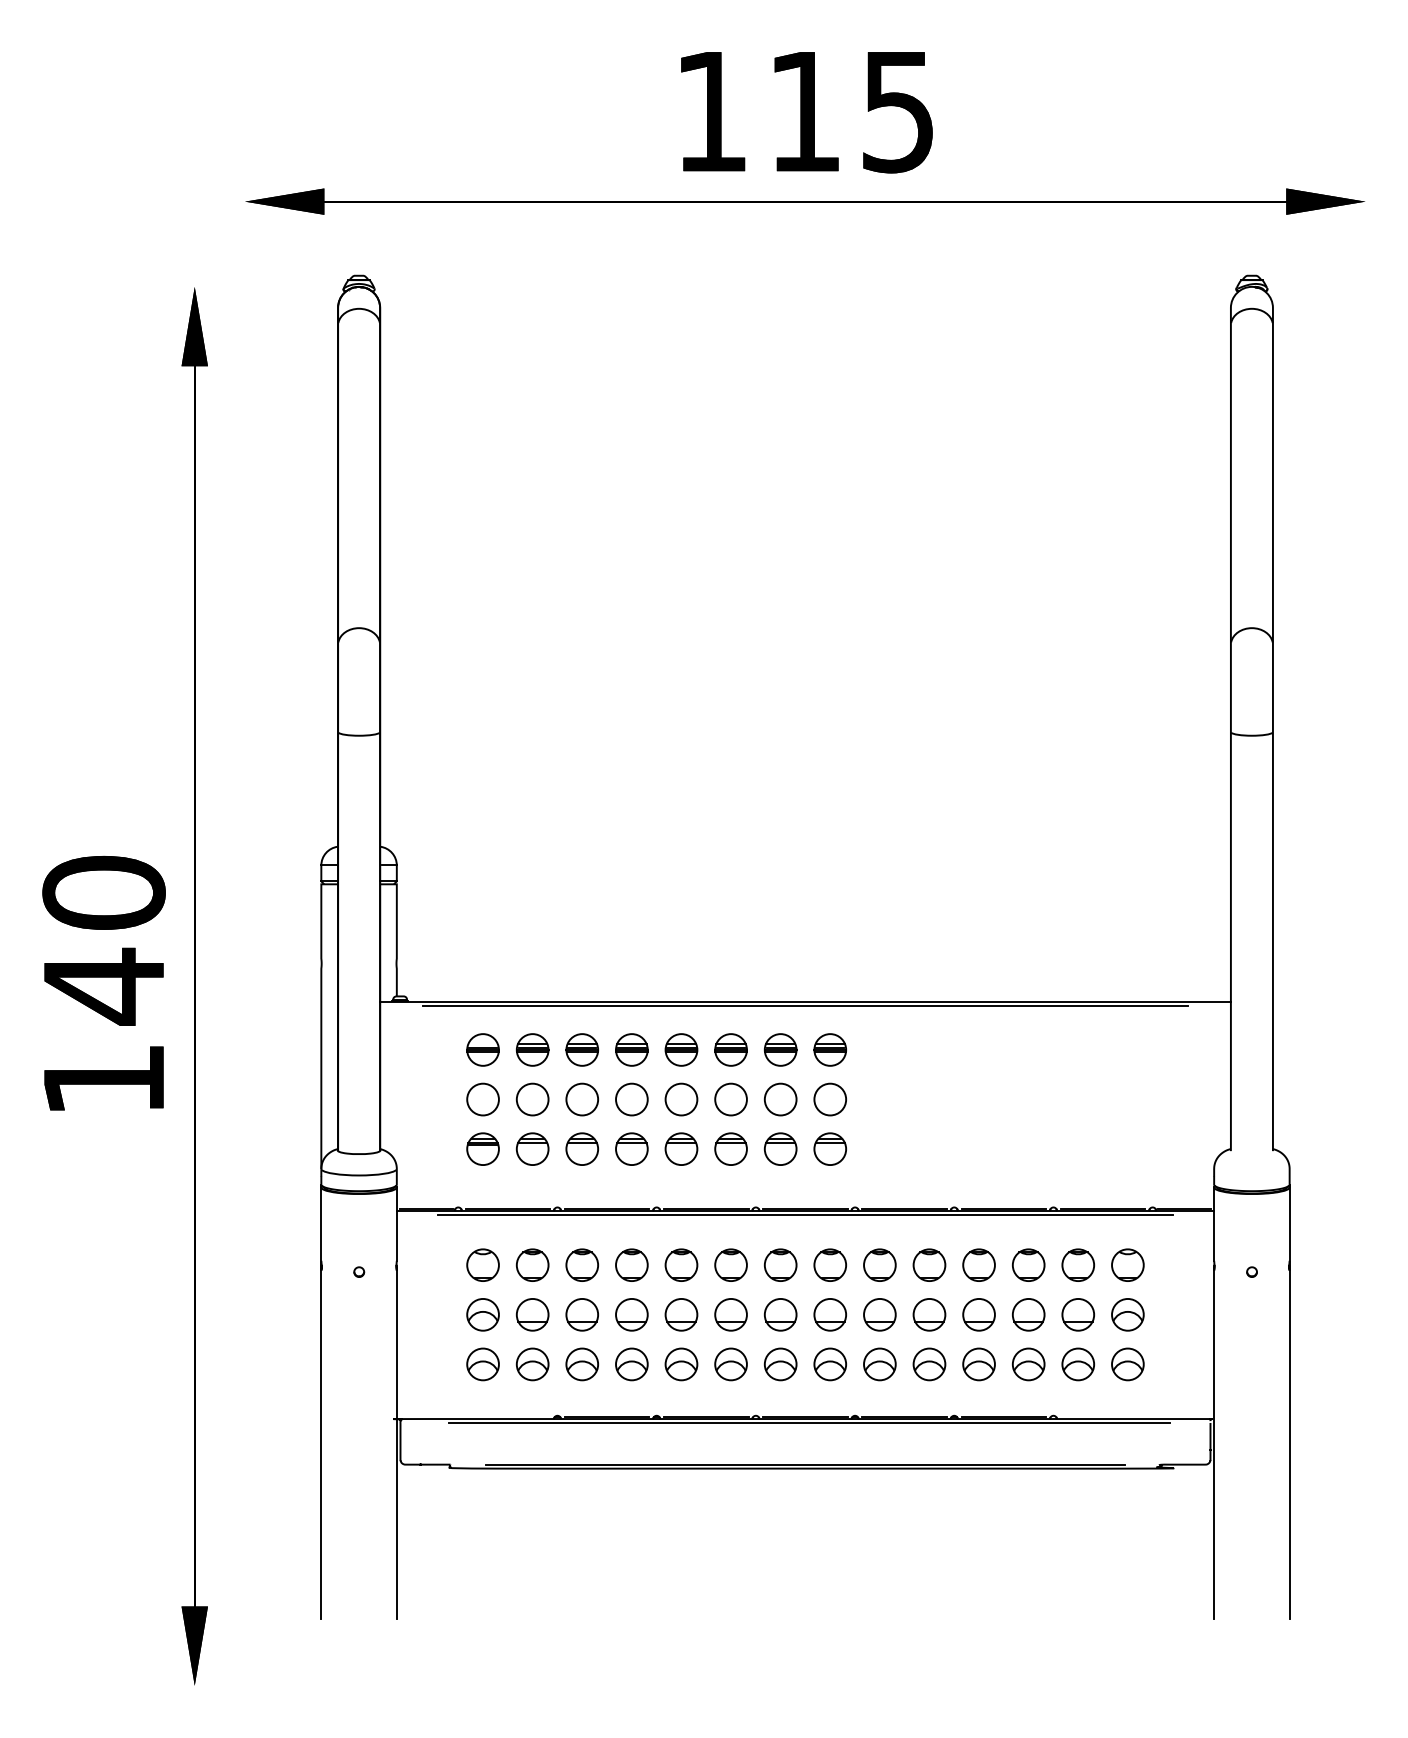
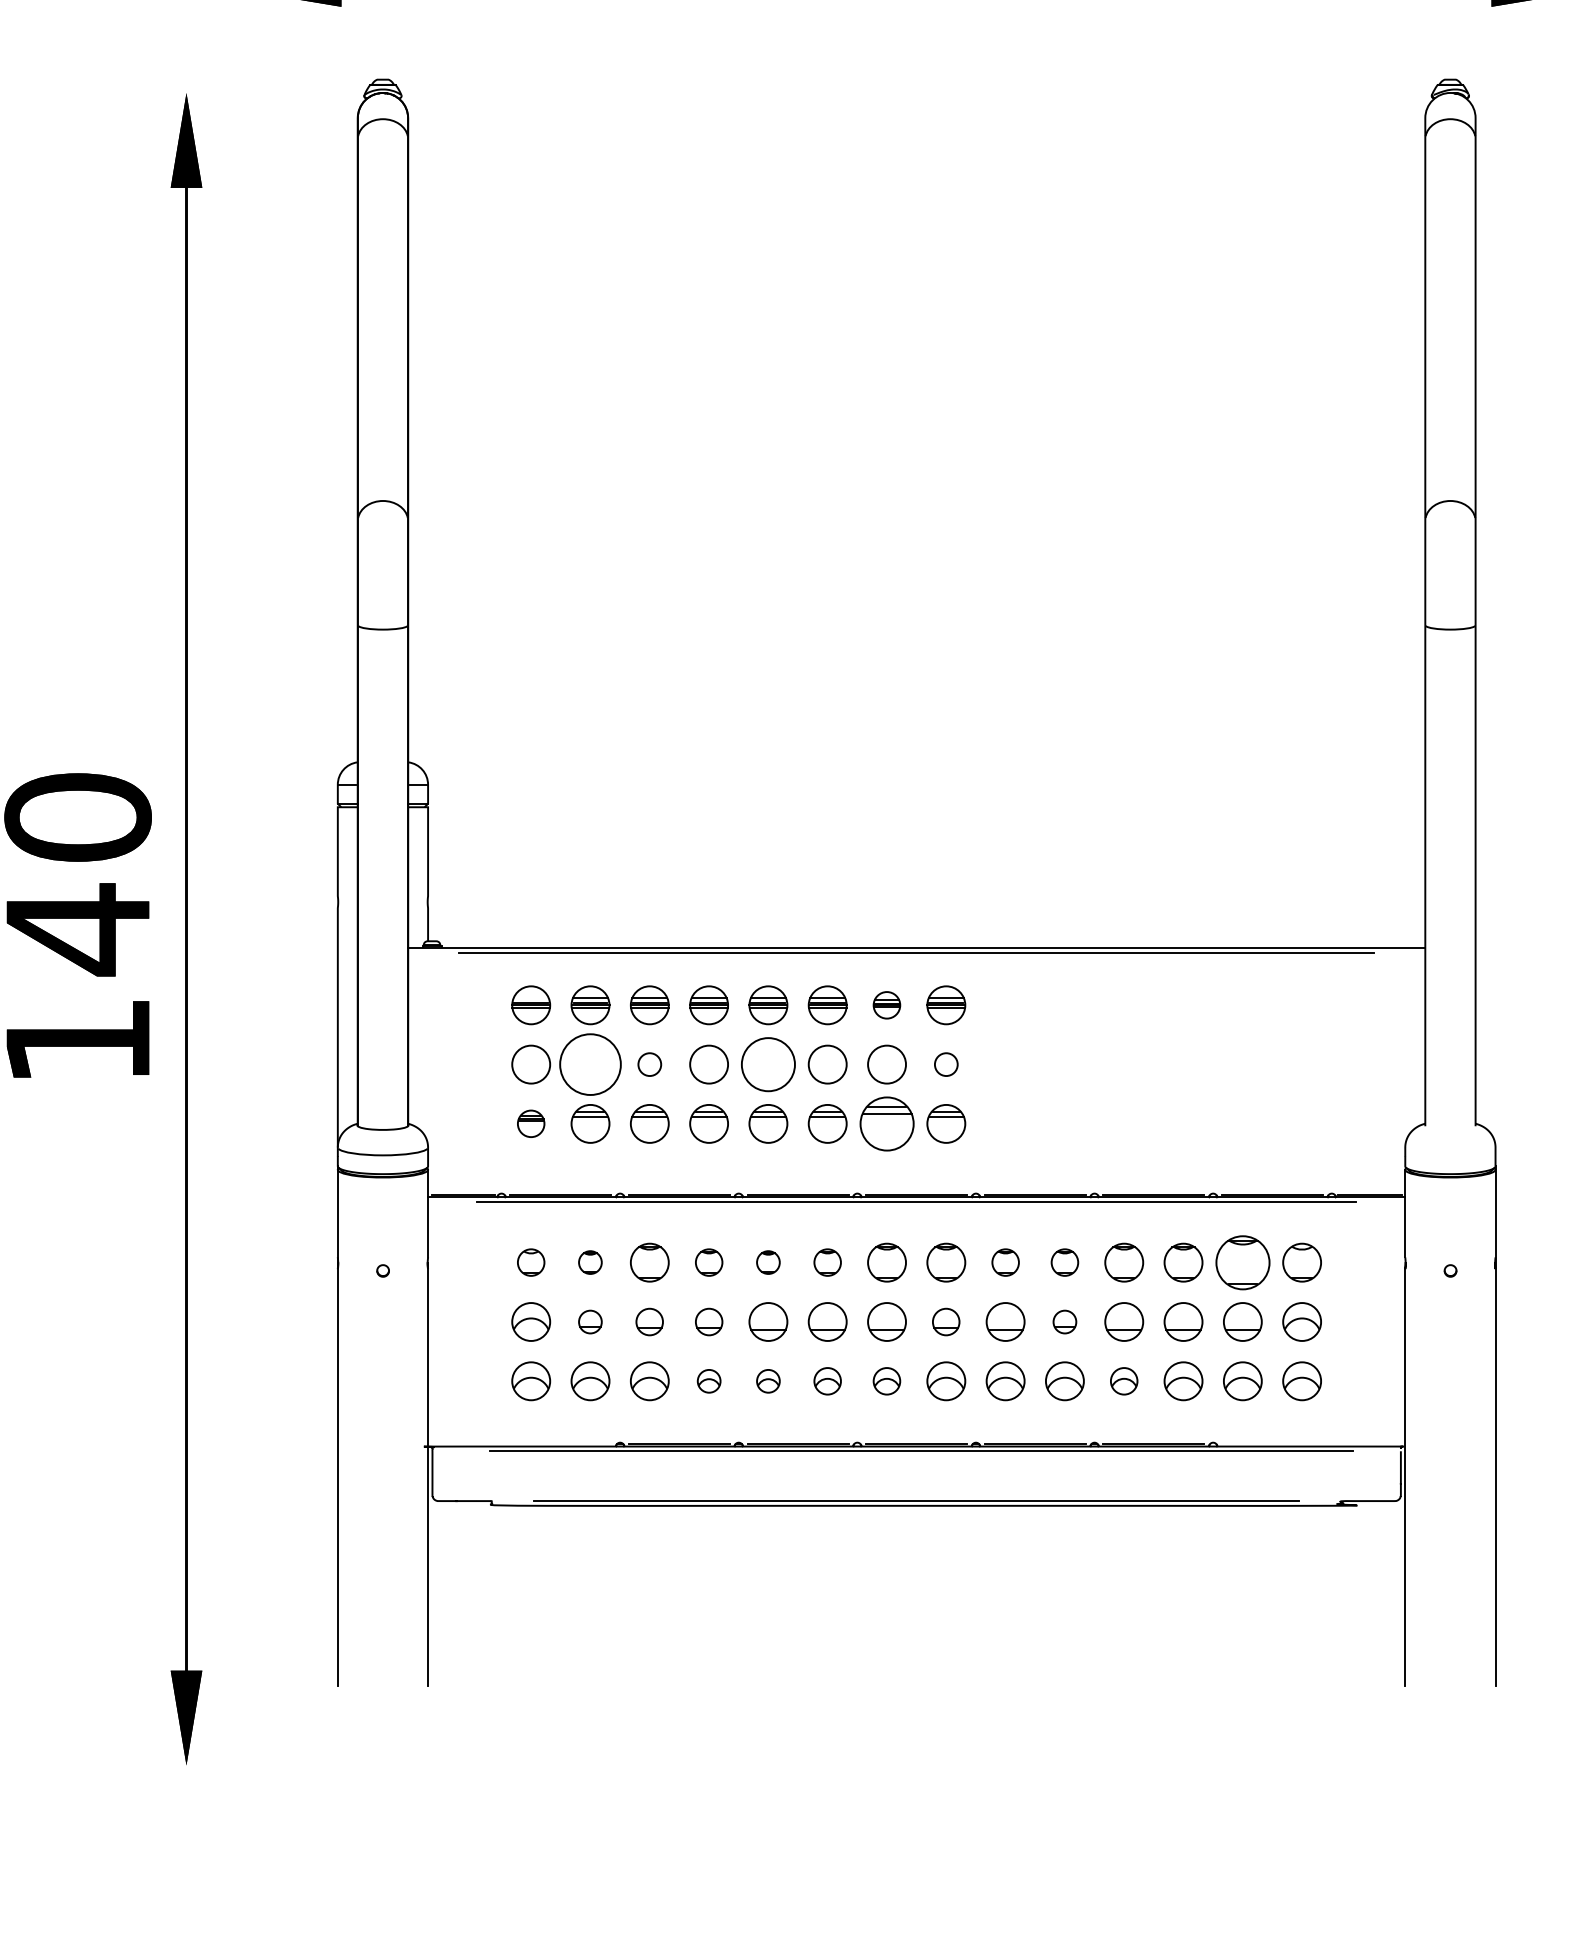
part: (780, 1049) -> (886, 1004), size x0.7
circle: (532, 1099) -> (590, 1064), size x1.6
circle: (582, 1099) -> (650, 1064), size x0.6
circle: (681, 1099) -> (768, 1064), size x1.4
circle: (830, 1099) -> (946, 1064), size x0.6
part: (482, 1148) -> (530, 1123), size x0.7
part: (780, 1148) -> (886, 1123), size x1.4
part: (482, 1264) -> (530, 1261), size x0.7
part: (532, 1264) -> (590, 1261), size x0.6
part: (631, 1264) -> (708, 1261), size x0.7
part: (681, 1264) -> (768, 1261), size x0.6
part: (730, 1264) -> (827, 1261), size x0.7
part: (879, 1264) -> (1005, 1261), size x0.7
part: (929, 1264) -> (1064, 1261), size x0.7
part: (1077, 1264) -> (1241, 1261), size x1.4
part: (532, 1314) -> (590, 1321), size x0.6
part: (581, 1314) -> (648, 1321), size x0.7
part: (631, 1314) -> (708, 1321), size x0.7
part: (829, 1314) -> (945, 1321), size x0.7
part: (929, 1314) -> (1064, 1321), size x0.6
part: (631, 1364) -> (708, 1381), size x0.6
part: (681, 1364) -> (768, 1381), size x0.6
part: (730, 1364) -> (827, 1381), size x0.7
part: (780, 1364) -> (886, 1381), size x0.7
part: (978, 1364) -> (1123, 1381), size x0.7

